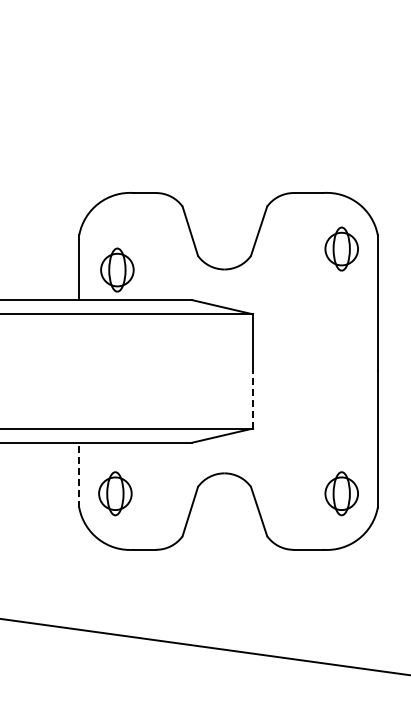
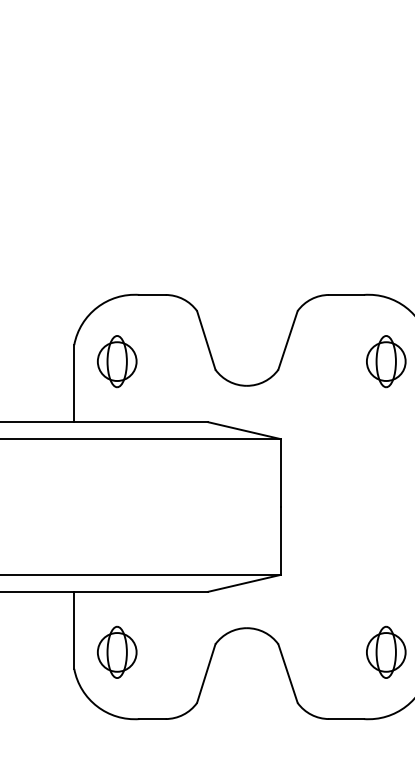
part: (117, 269) -> (117, 360), moved
line: (253, 399) -> (281, 540), dashed -> solid
line: (79, 474) -> (74, 629), dashed -> solid

